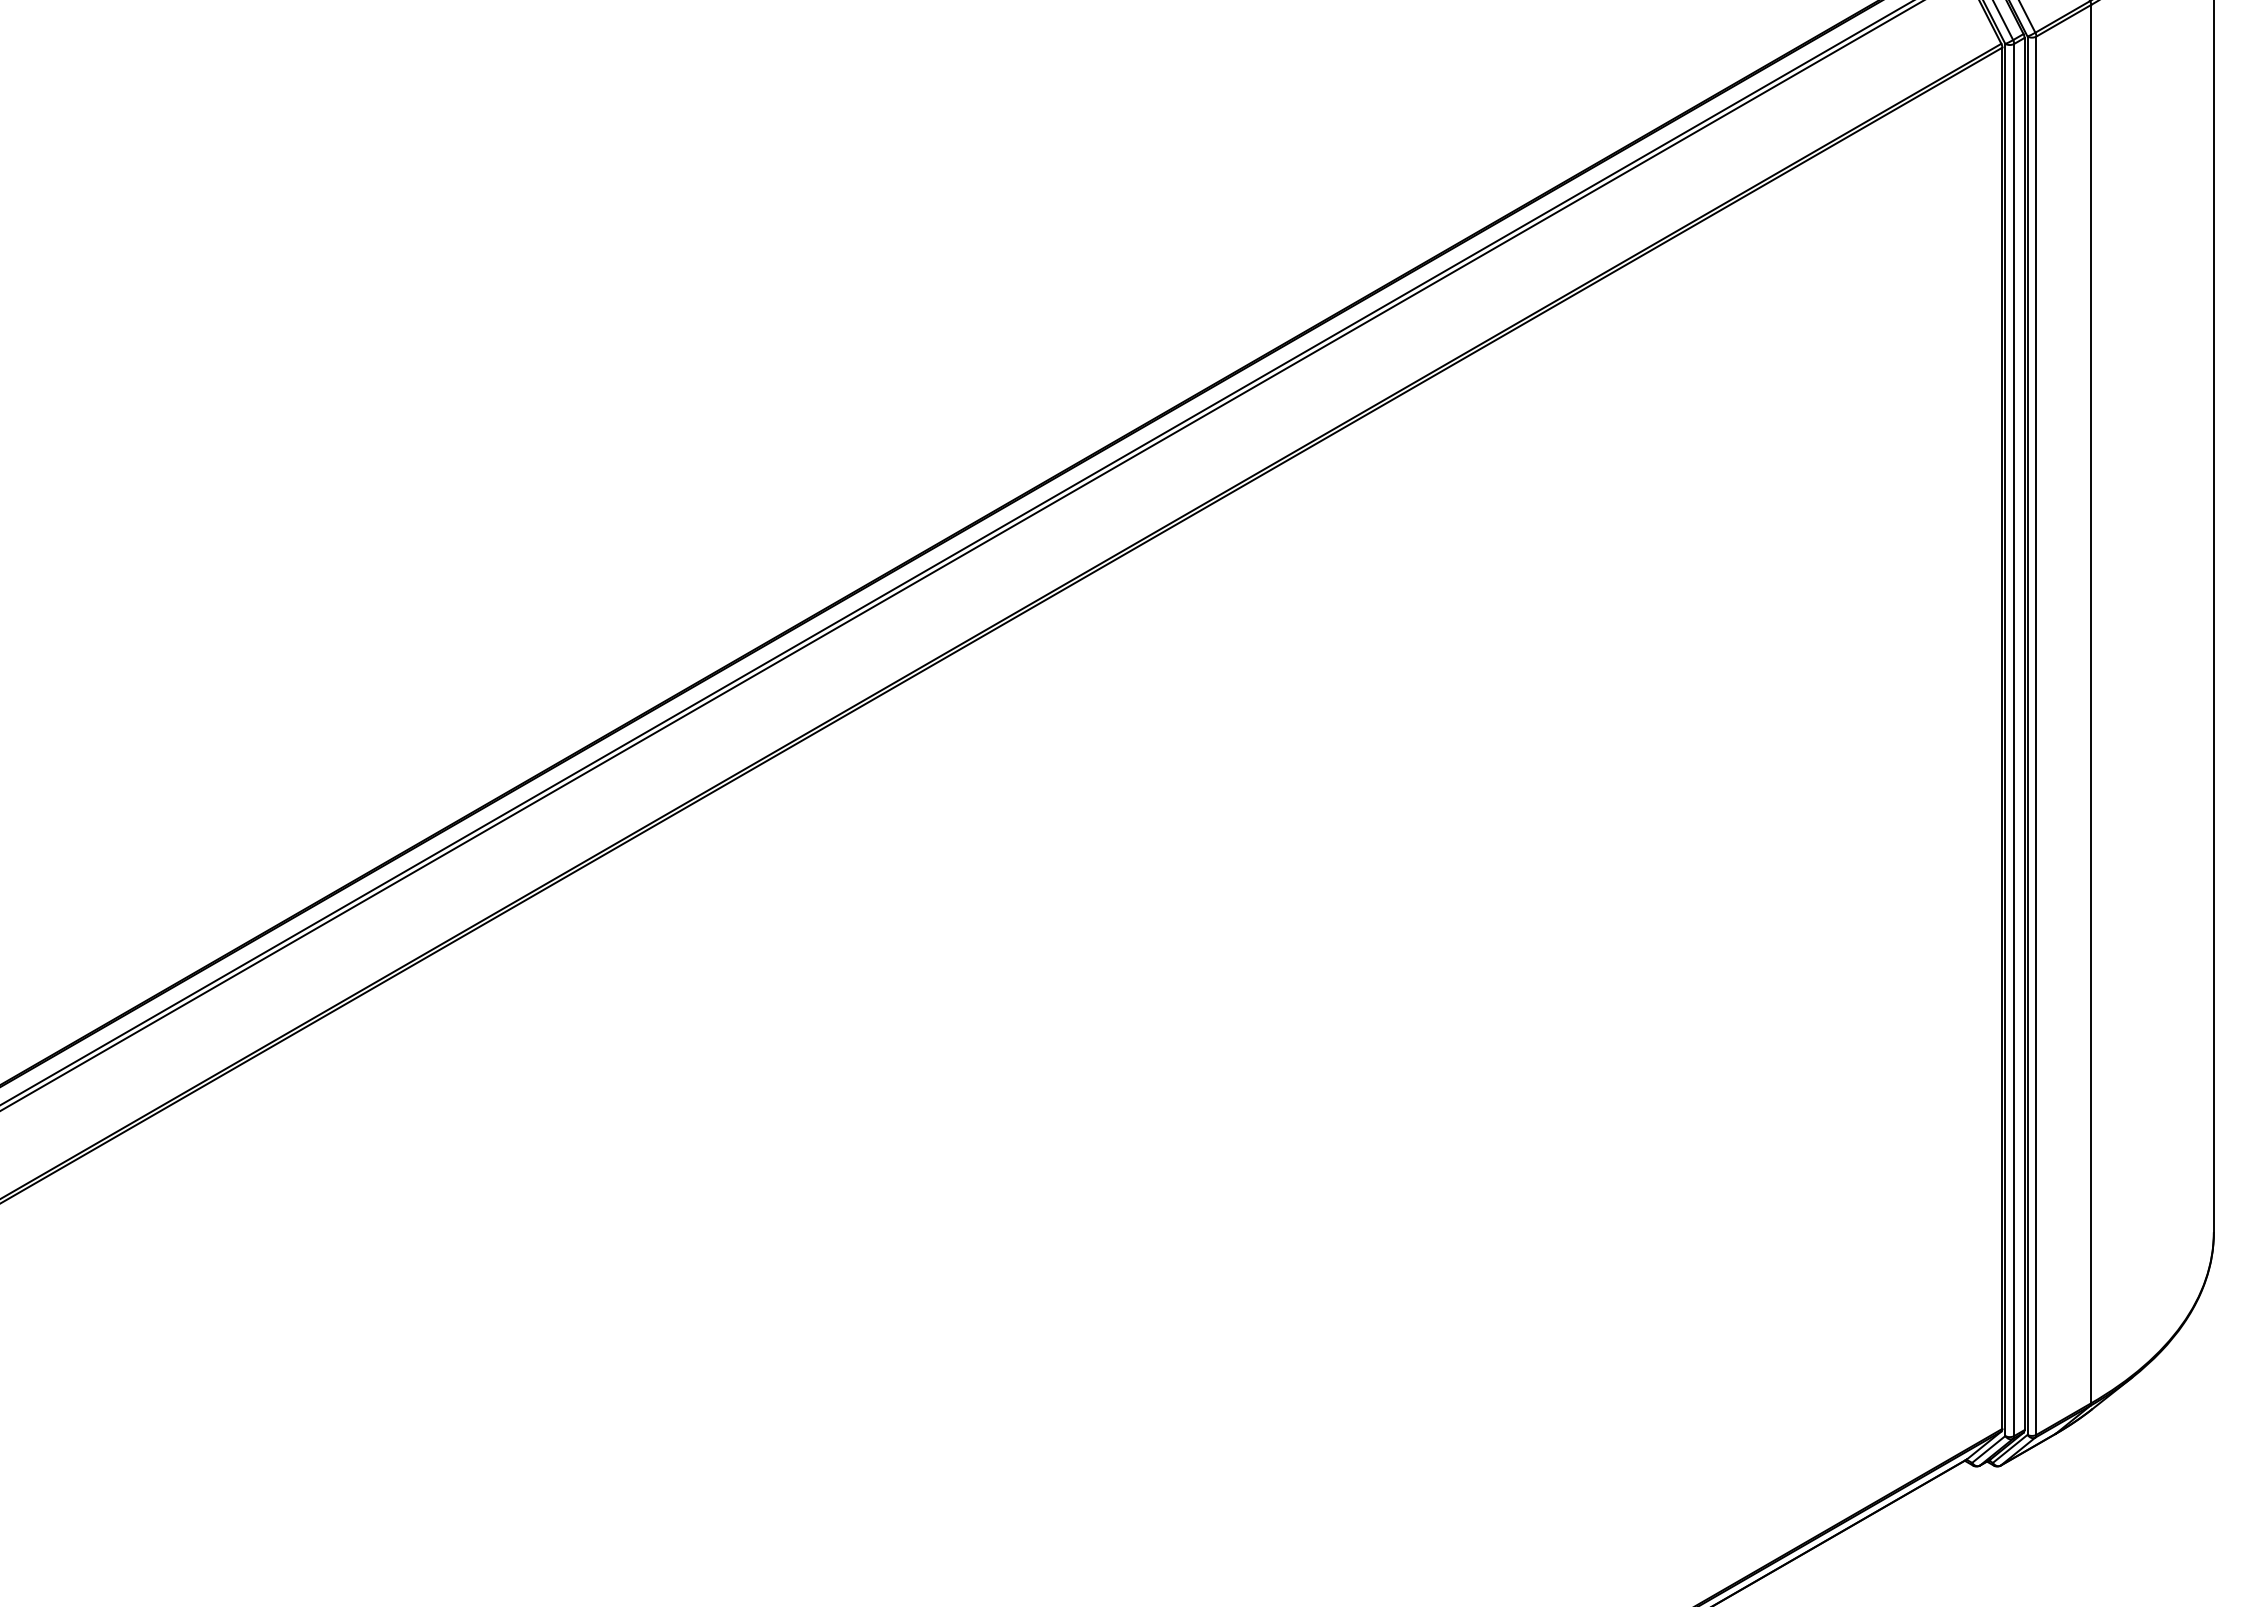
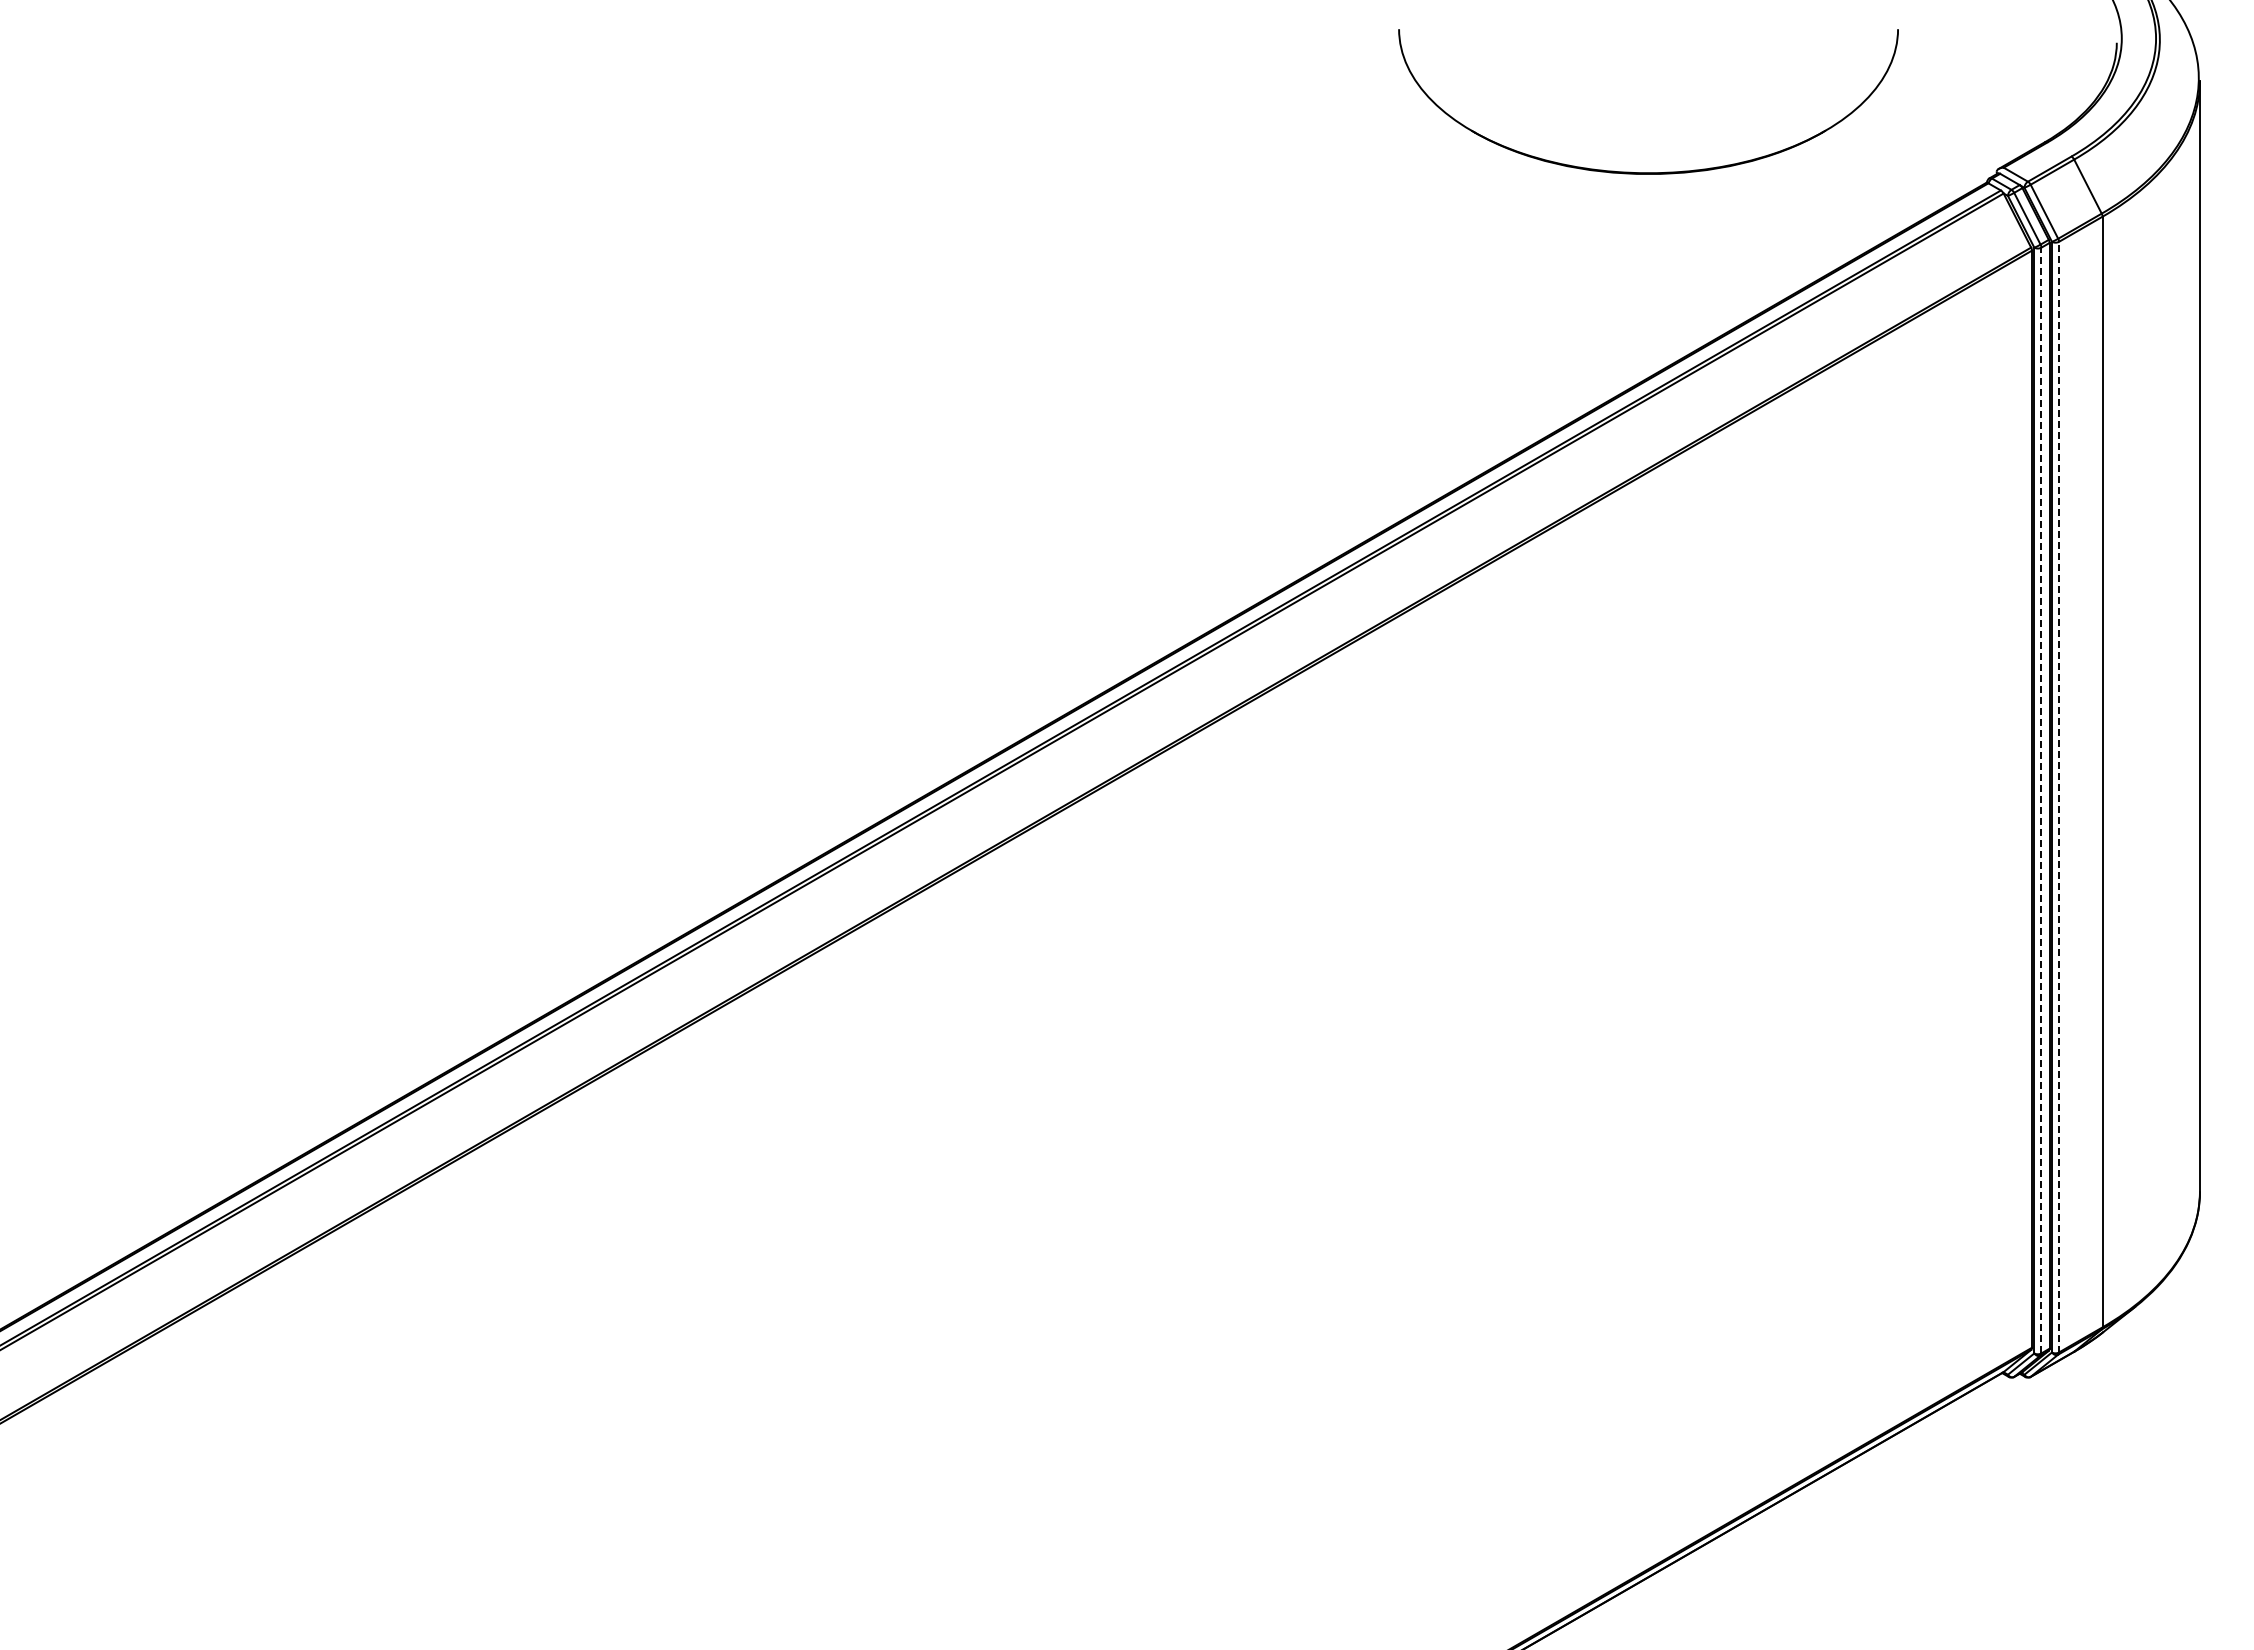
line: (2037, 734) -> (2059, 796), solid -> dashed
line: (2014, 739) -> (2041, 800), solid -> dashed

